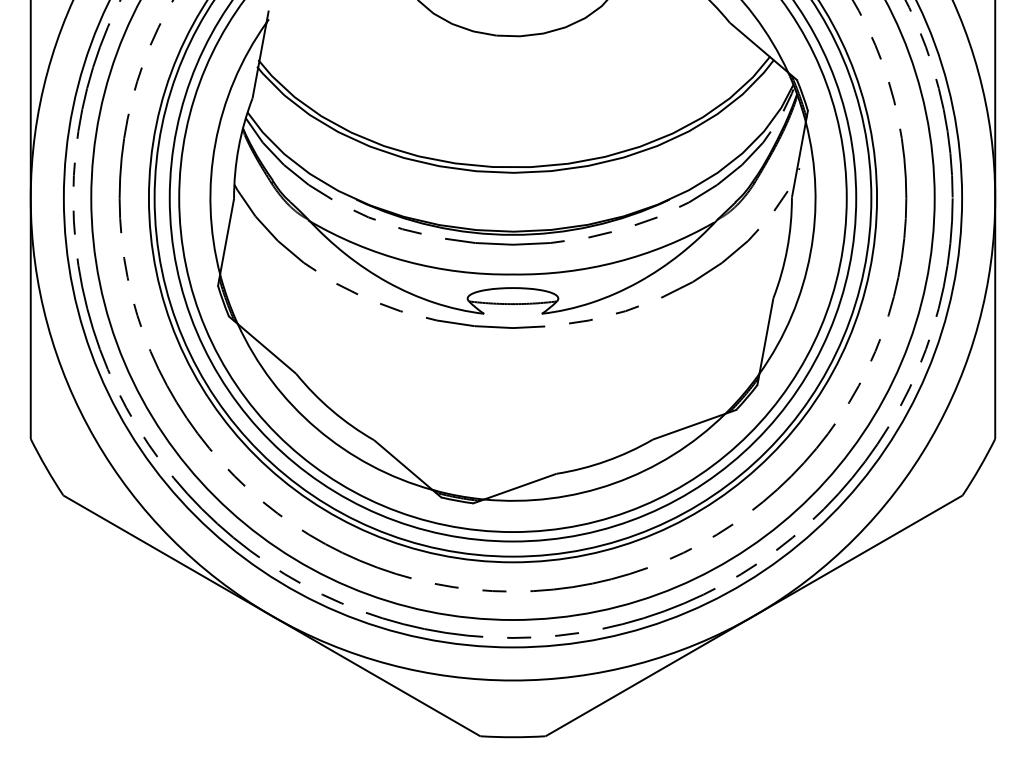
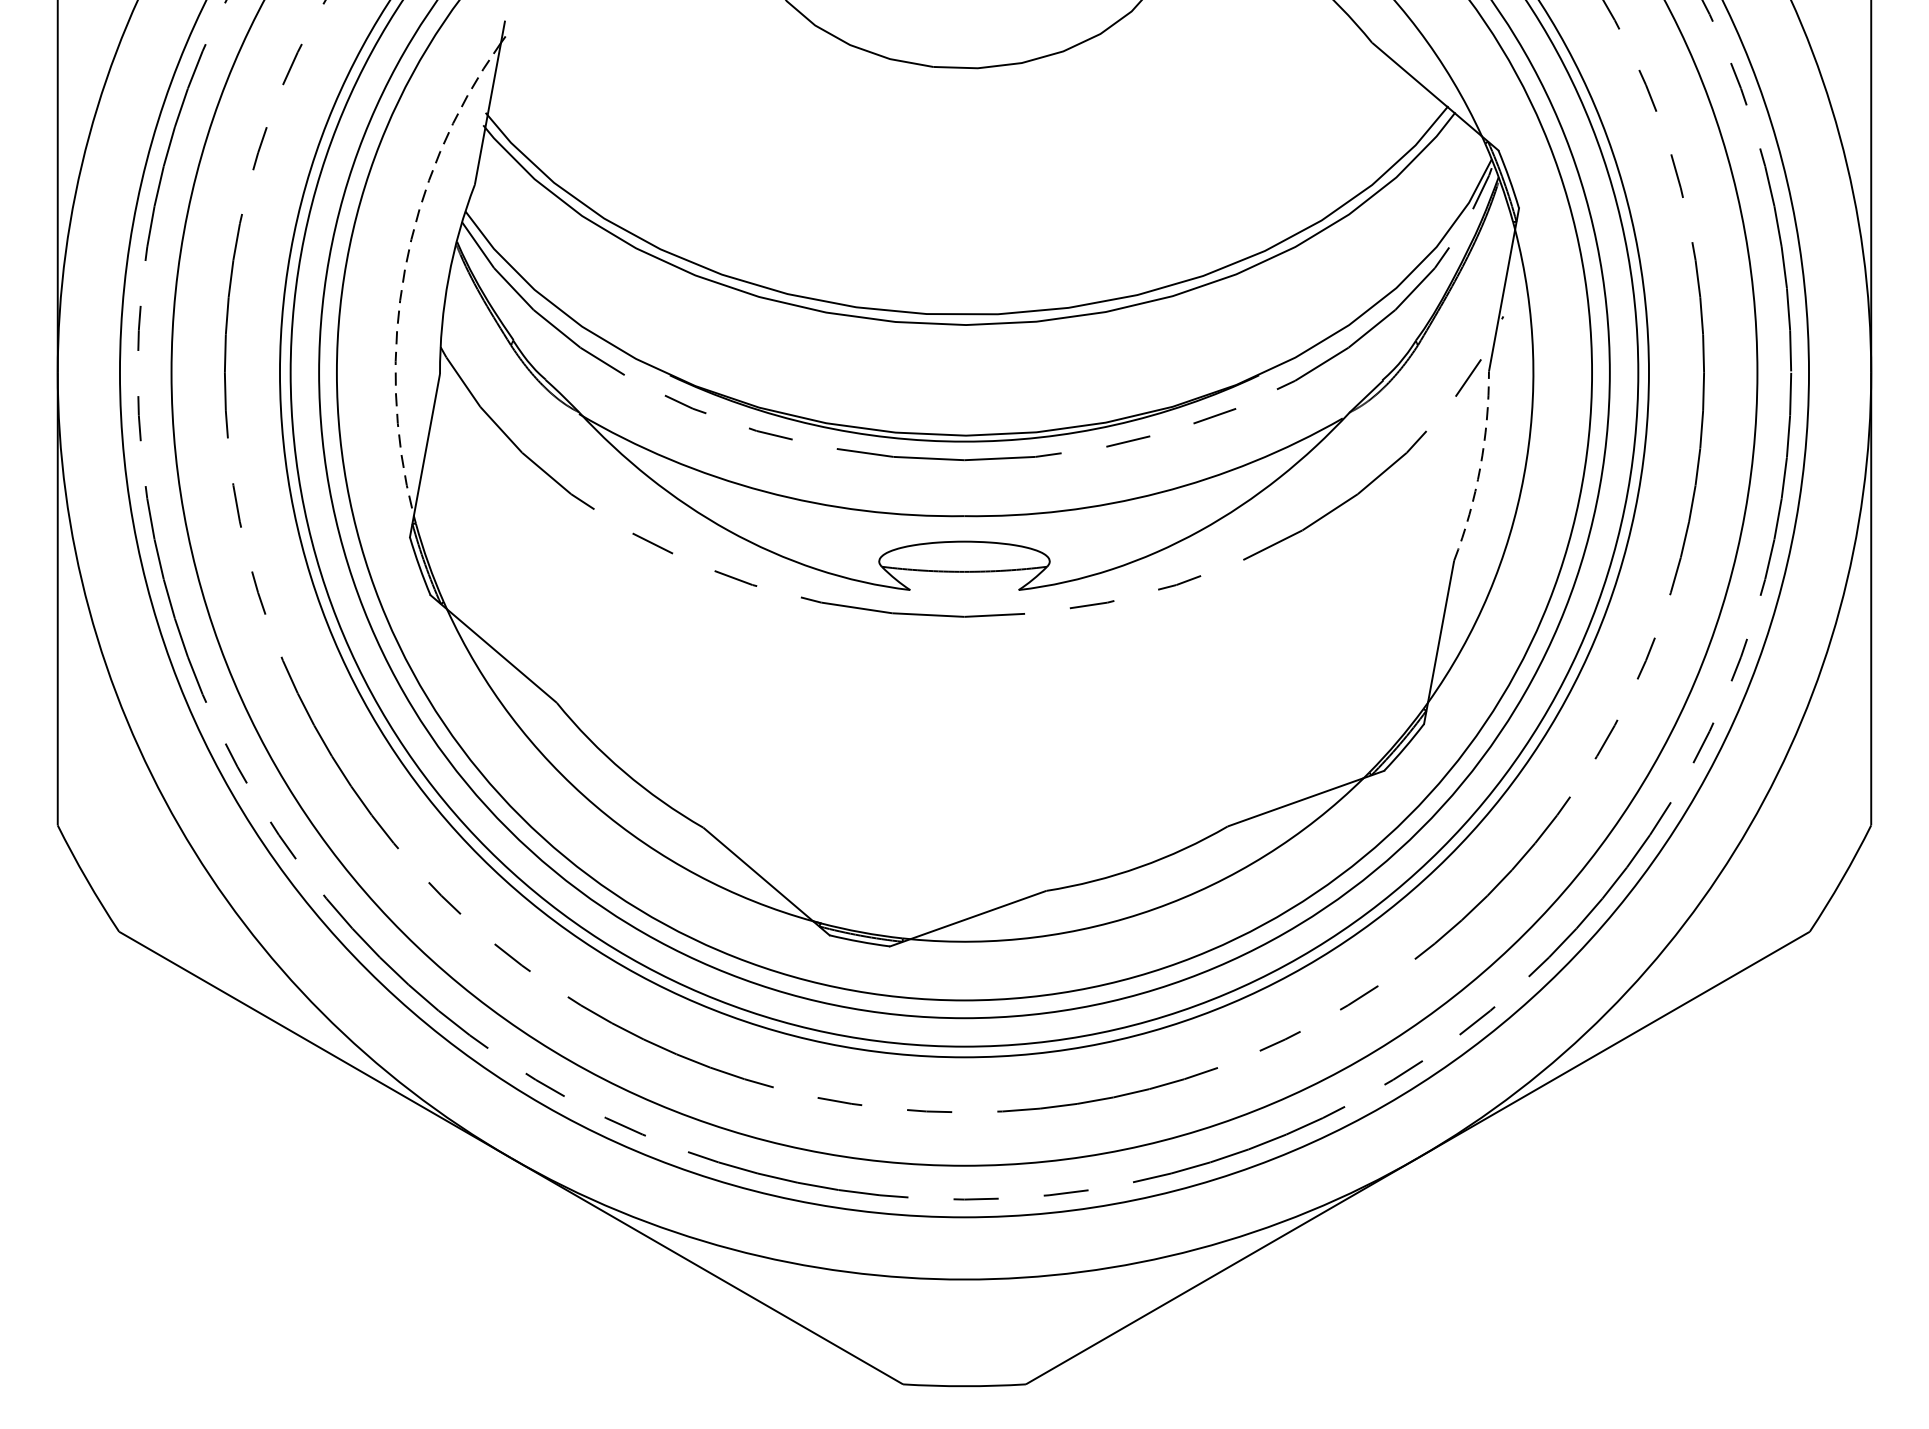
arc: (215, 143) -> (405, 269), solid -> dashed
arc: (787, 248) -> (1480, 467), solid -> dashed

